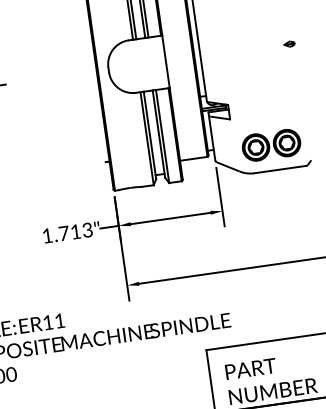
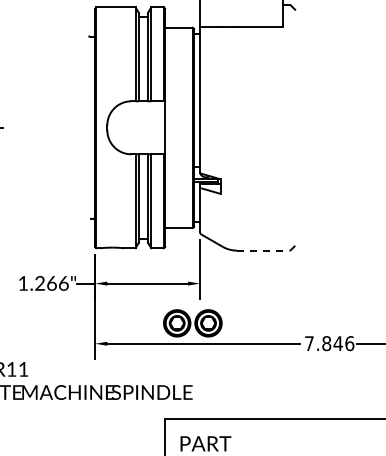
part: (289, 43) -> (289, 127), removed
part: (271, 145) -> (192, 323), moved
line: (280, 169) -> (263, 250), solid -> dashed
text: (75, 231) -> (51, 283), 1.713" -> 1.266"

